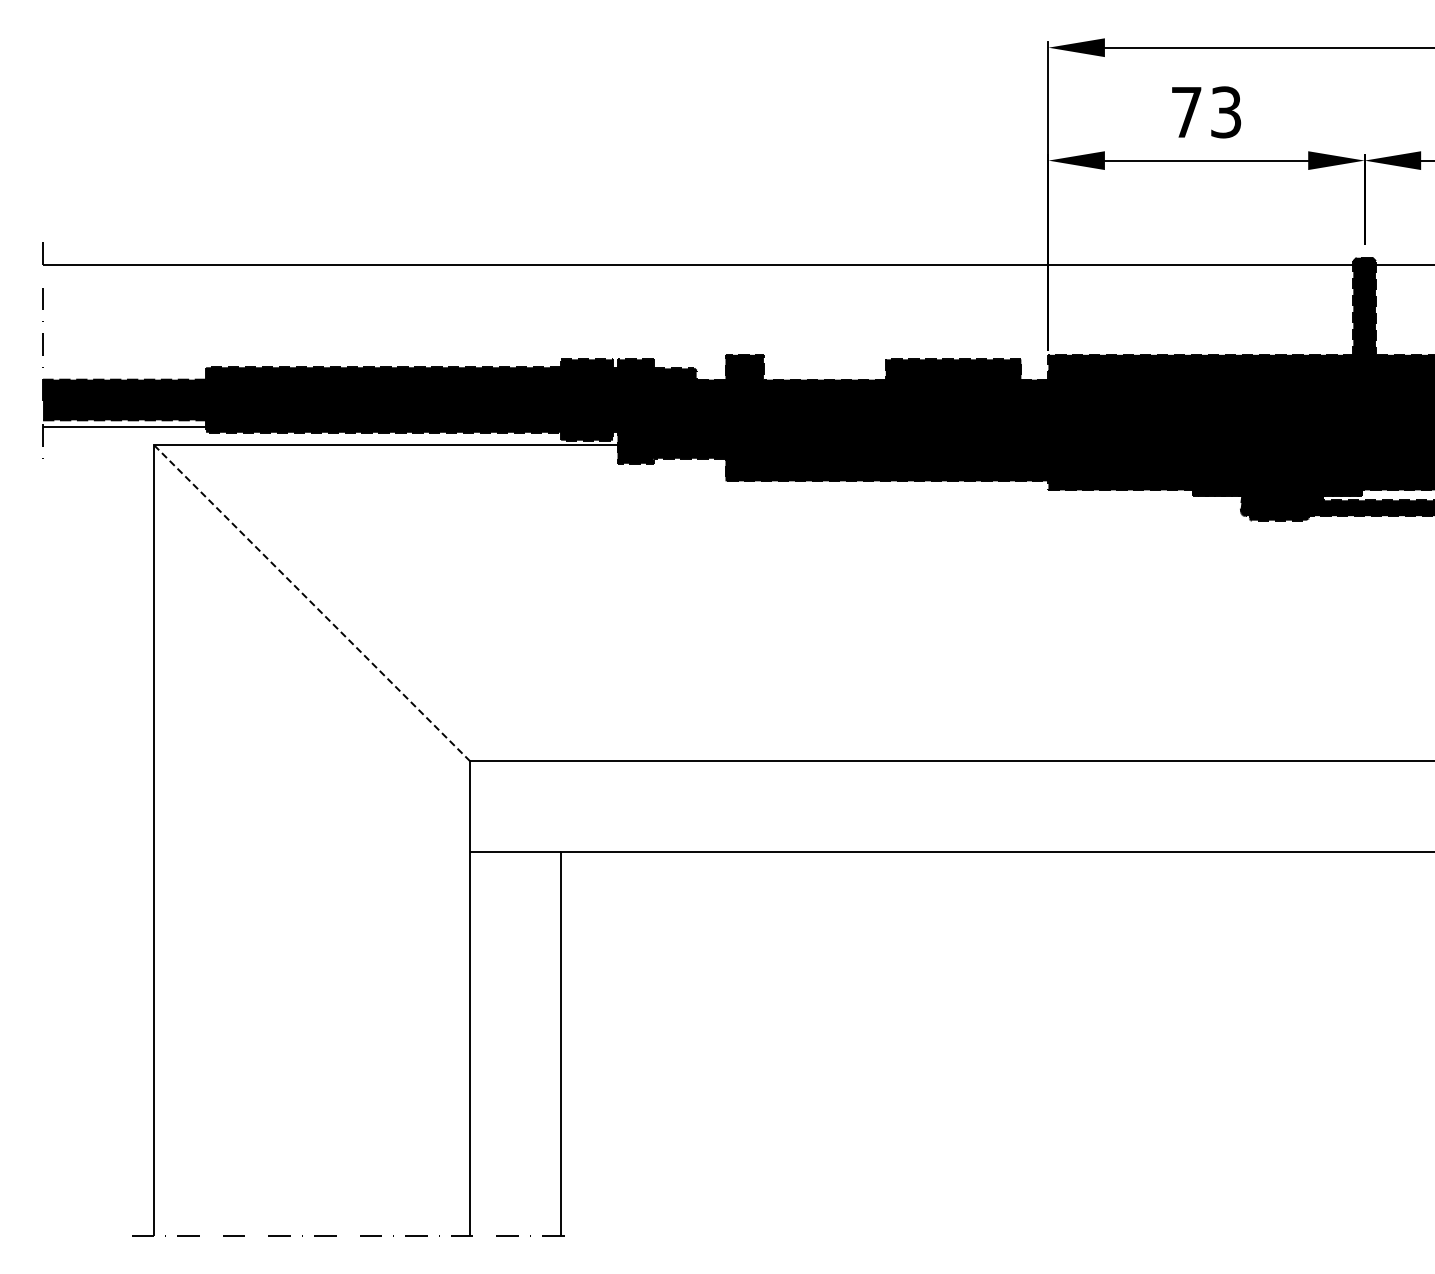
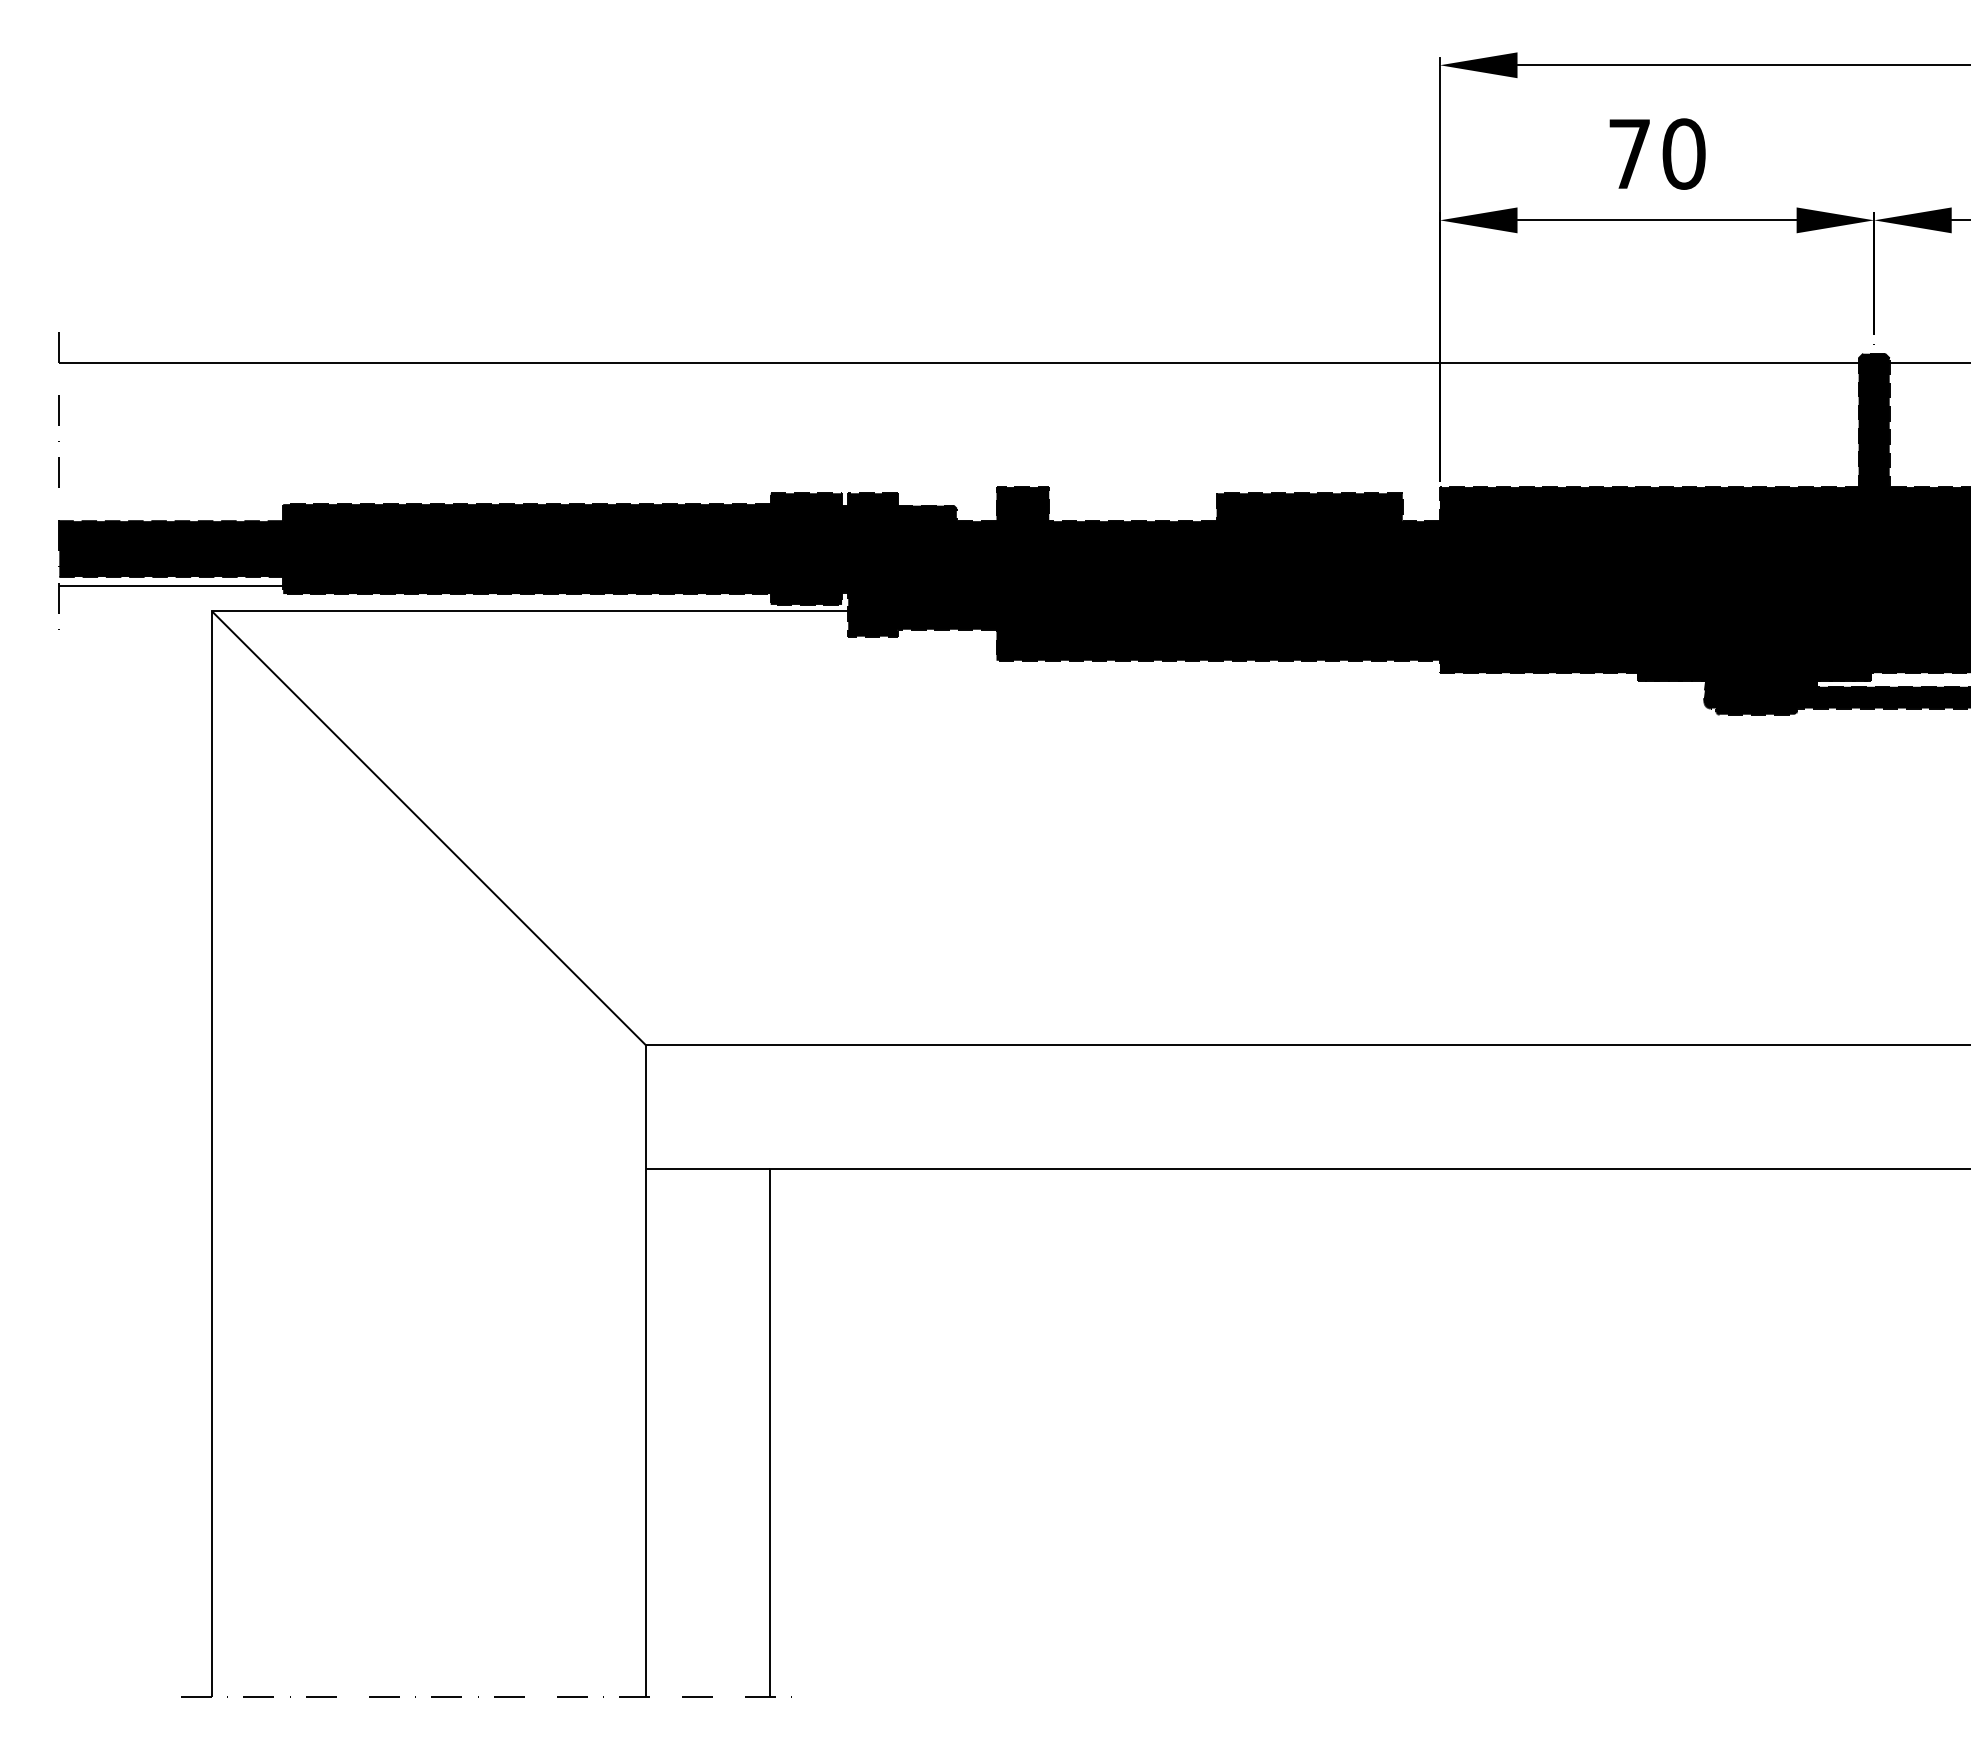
text: (1225, 112) -> (1683, 154), 73 -> 70
line: (312, 603) -> (429, 828), dashed -> solid

